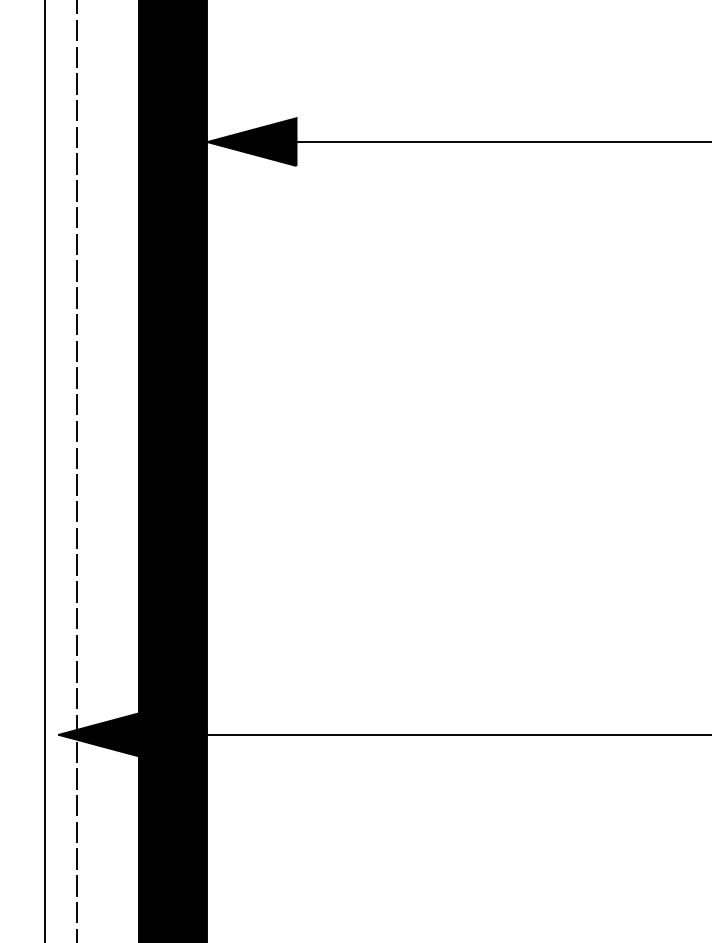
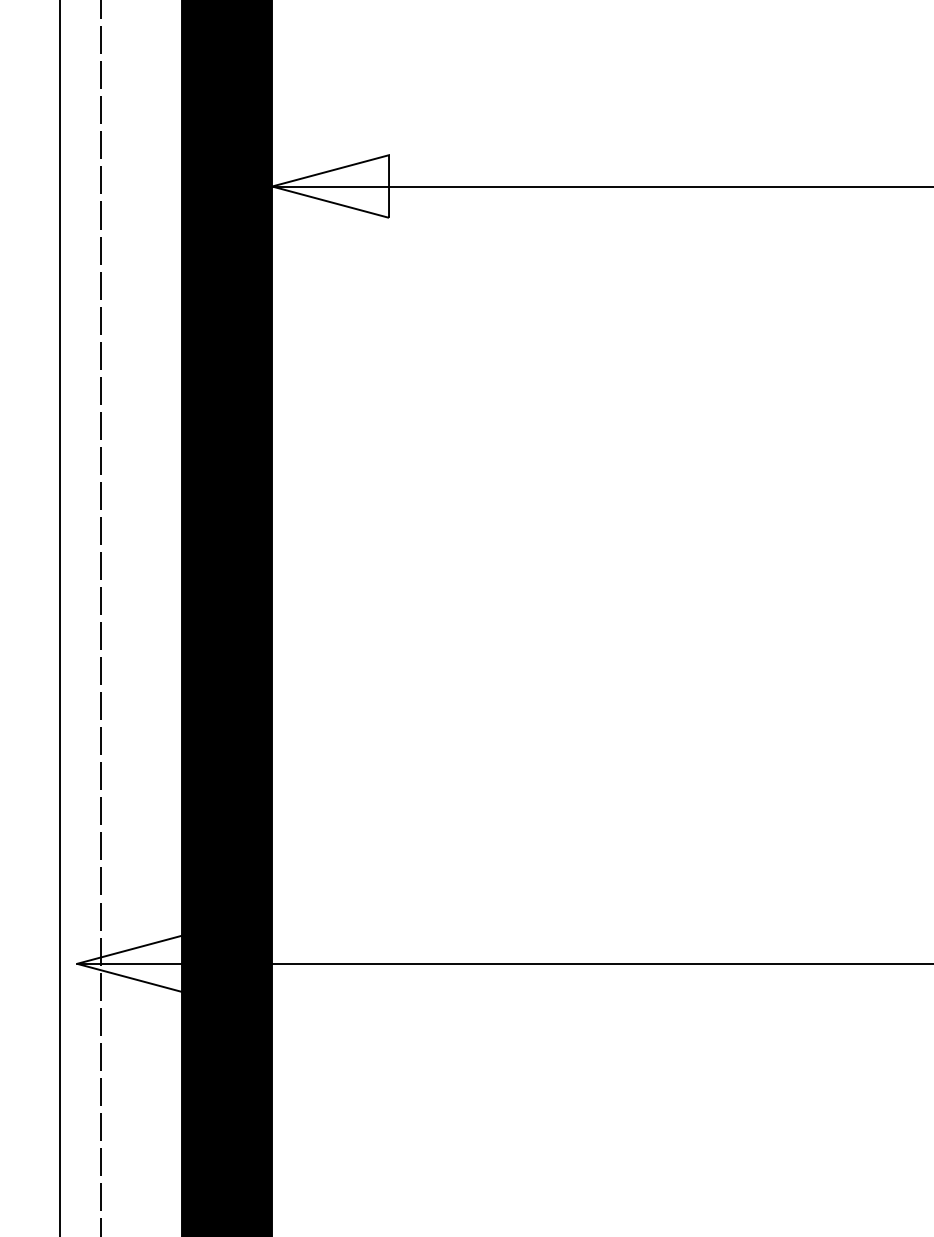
fill: (251, 141) -> (329, 185), removed
fill: (102, 734) -> (134, 963), removed

